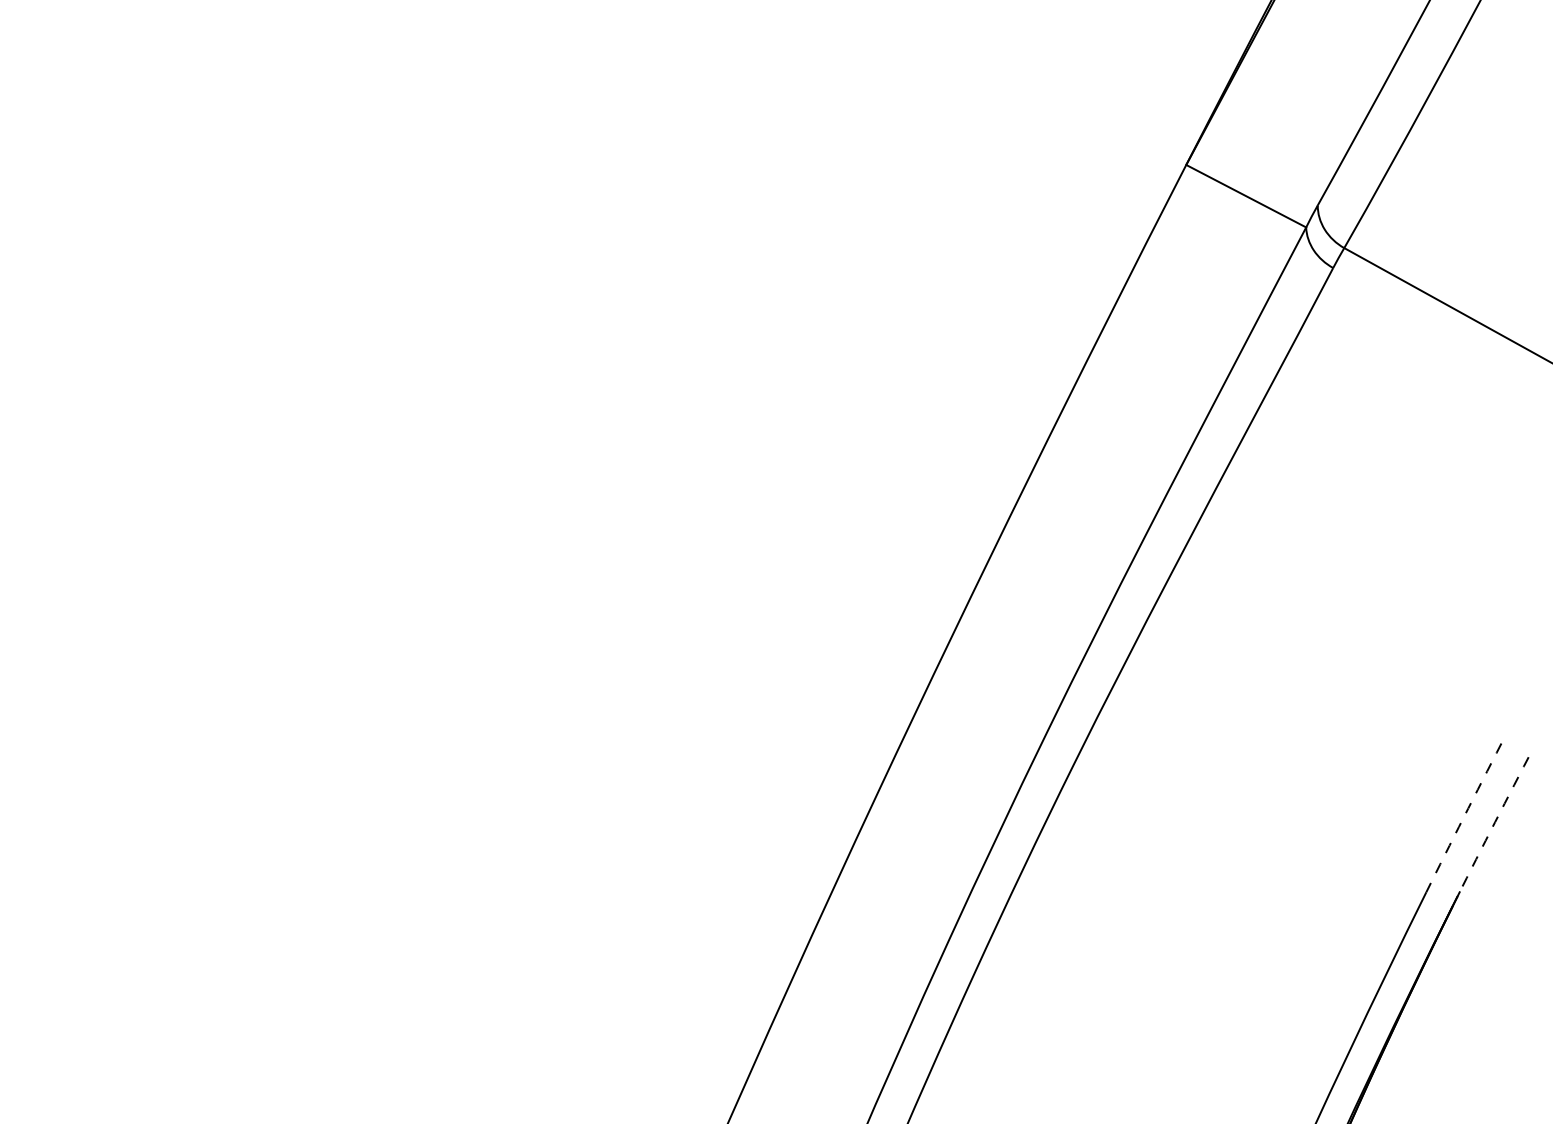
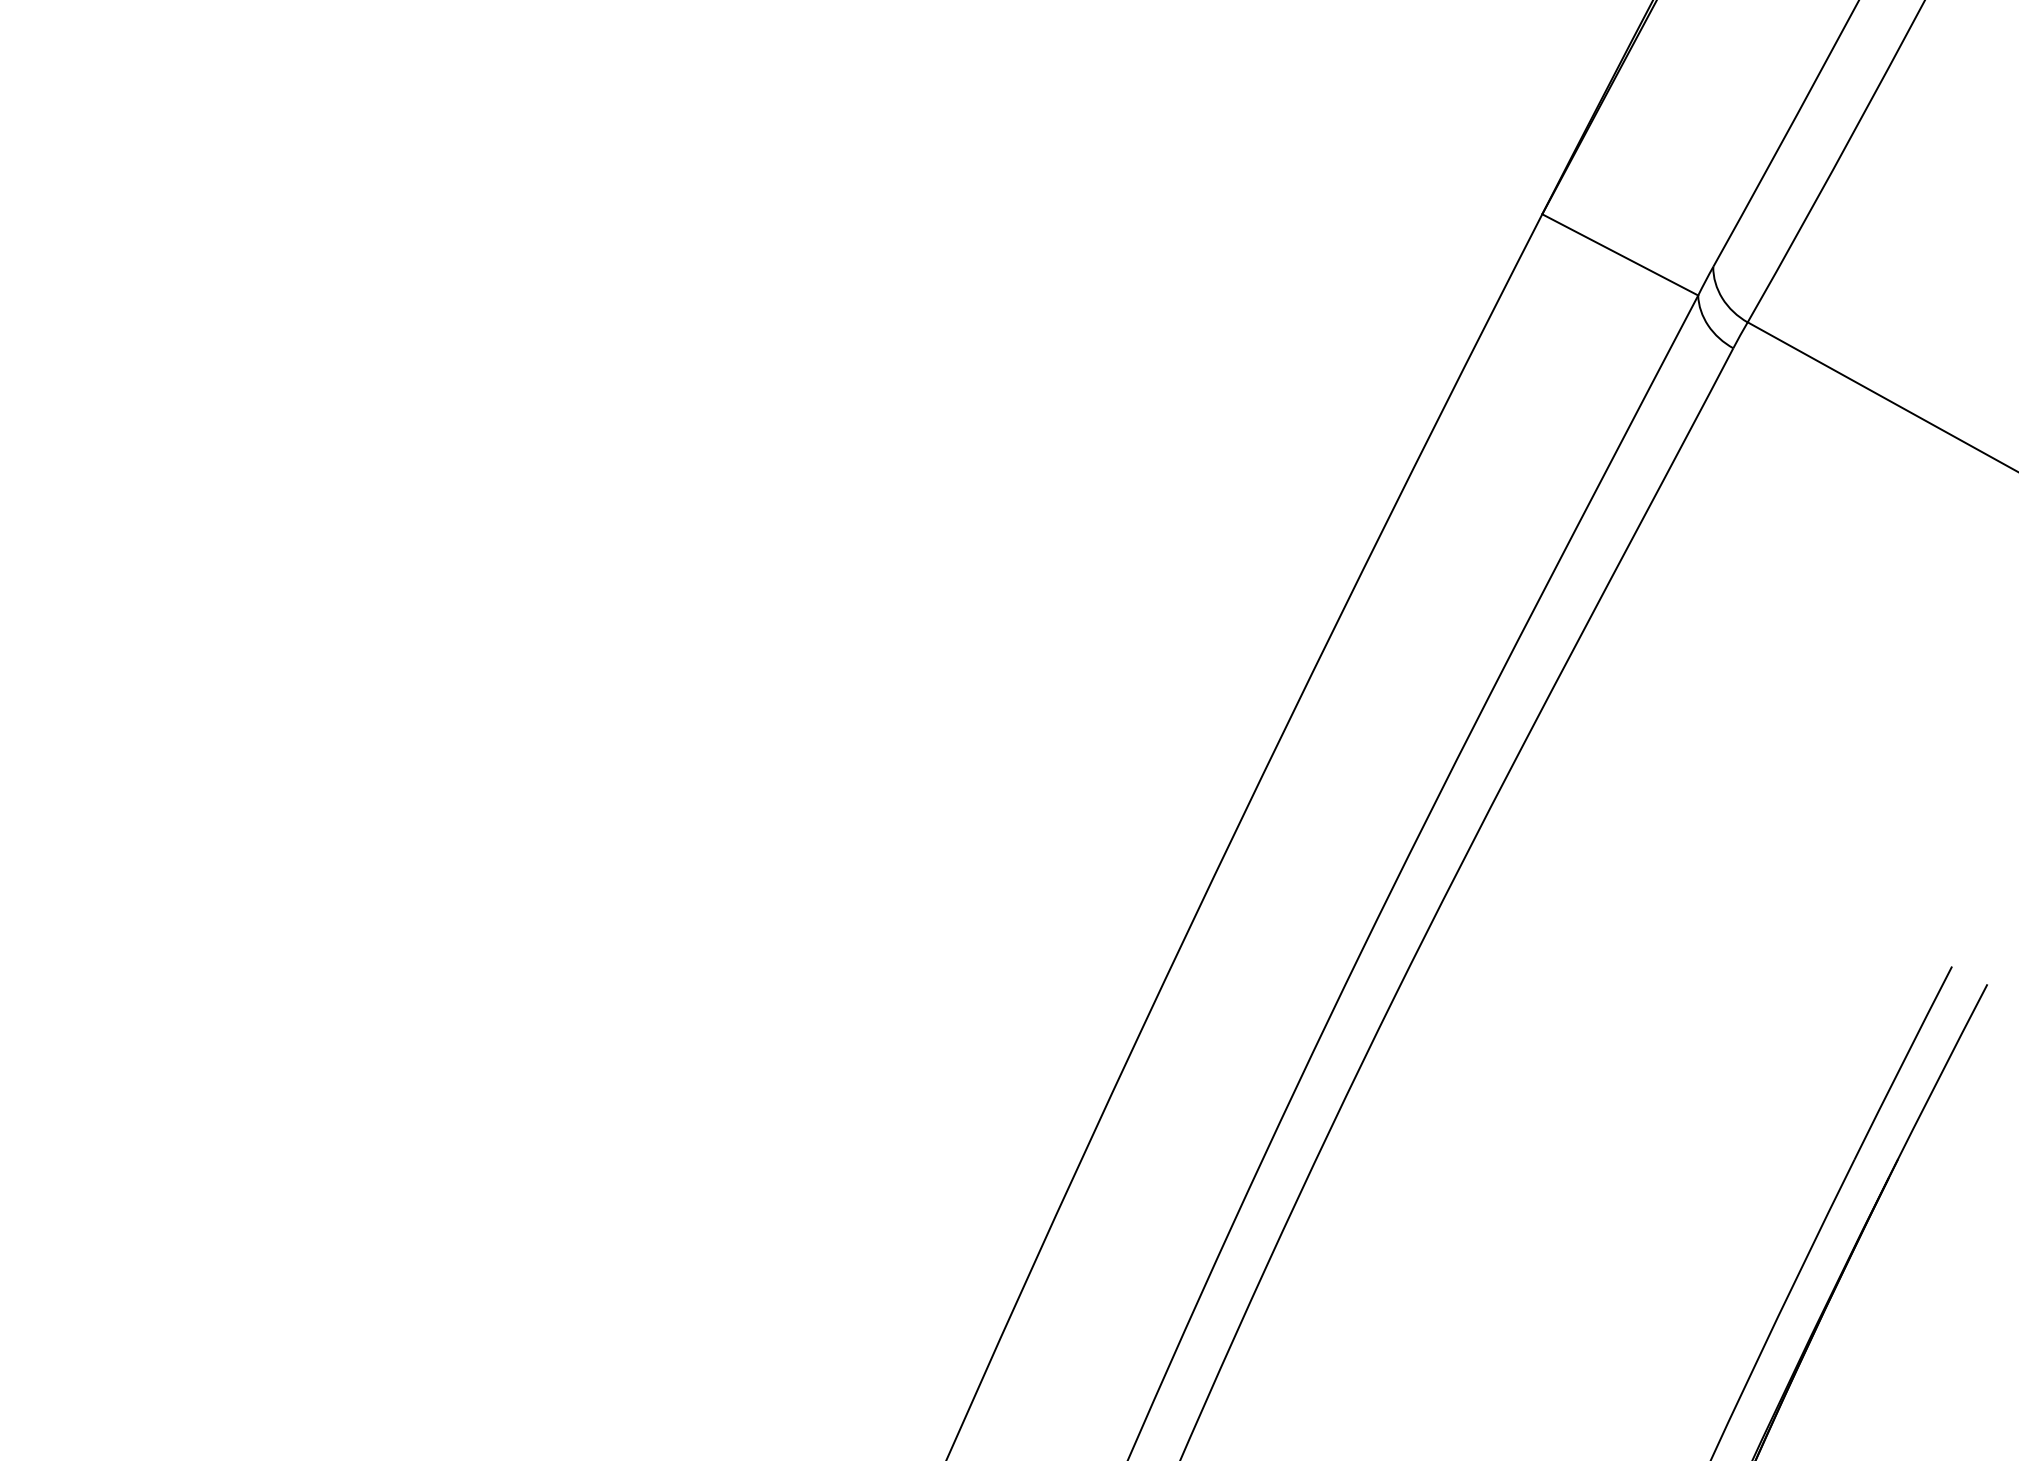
arc: (1463, 817) -> (1902, 1062), dashed -> solid
arc: (1490, 831) -> (1937, 1080), dashed -> solid

